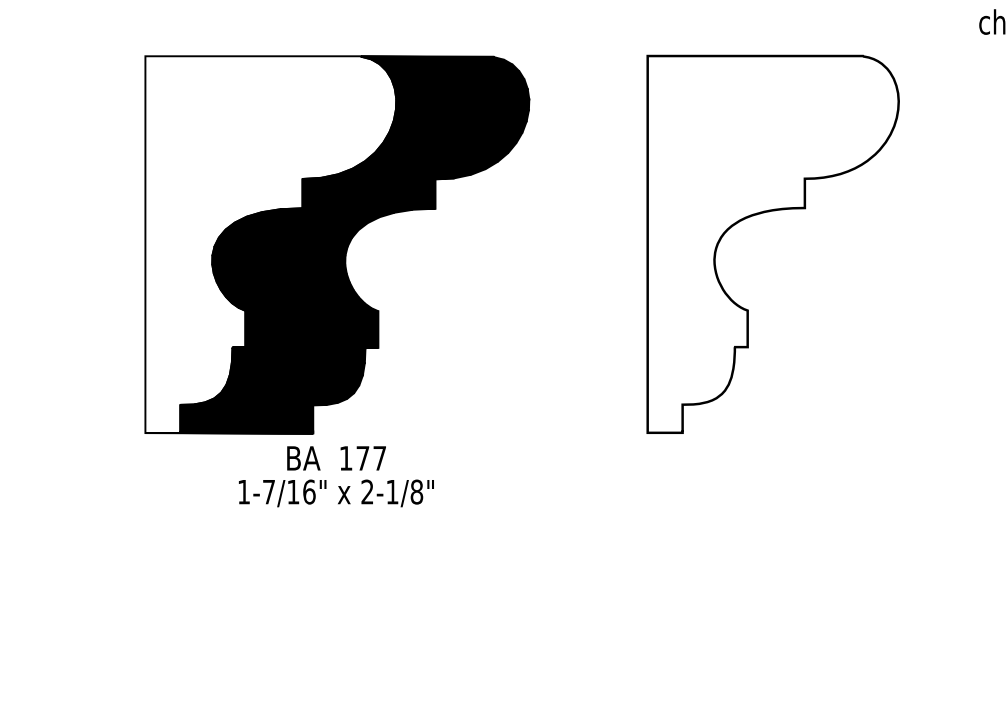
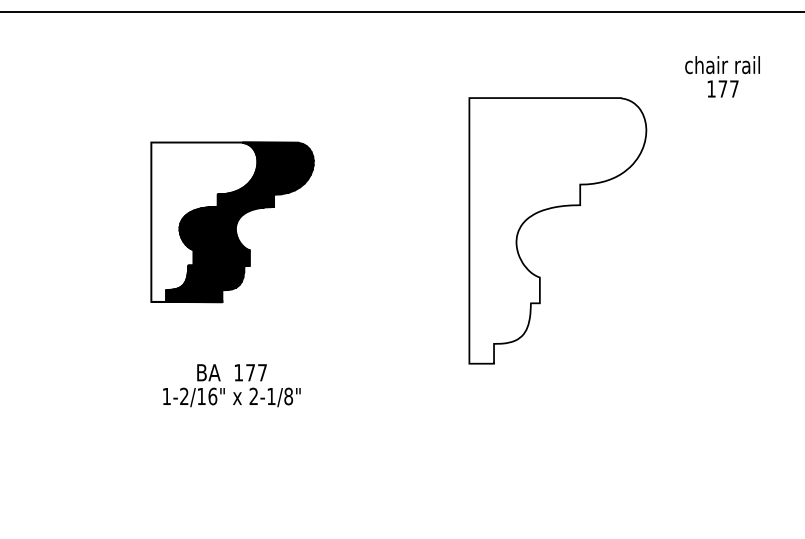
part: (762, 214) -> (550, 209), moved
part: (337, 245) -> (232, 222), size x0.6
text: (269, 490) -> (184, 395), 1-7/16" -> 1-2/16"

